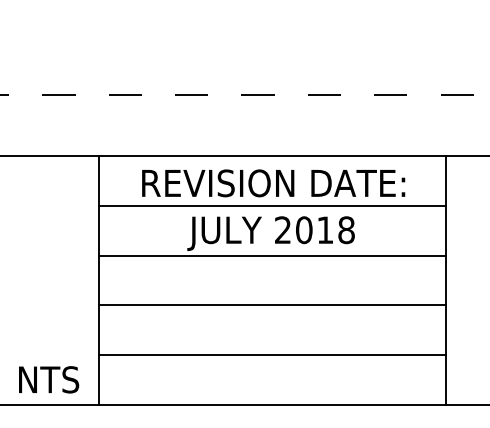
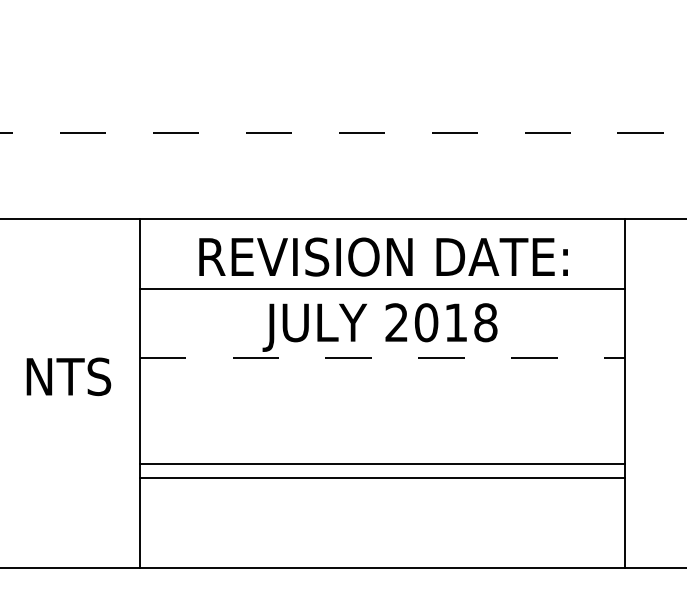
line: (273, 255) -> (383, 358), solid -> dashed
line: (272, 305) -> (382, 478), moved
line: (272, 355) -> (382, 464), moved
text: (49, 379) -> (69, 376), moved

